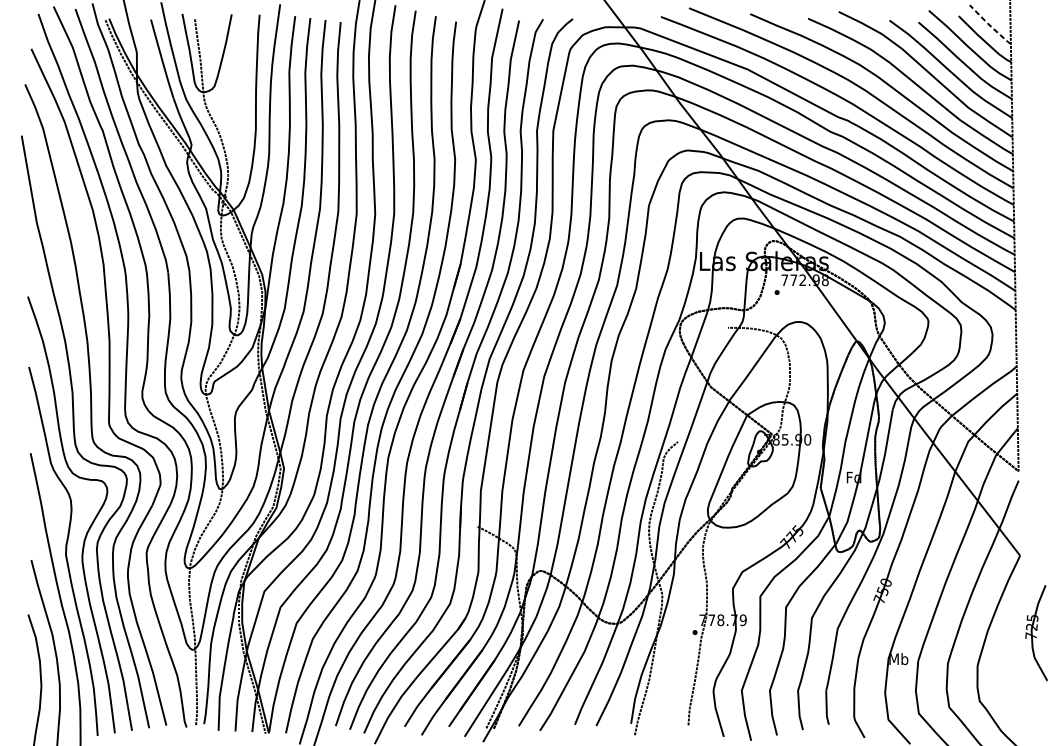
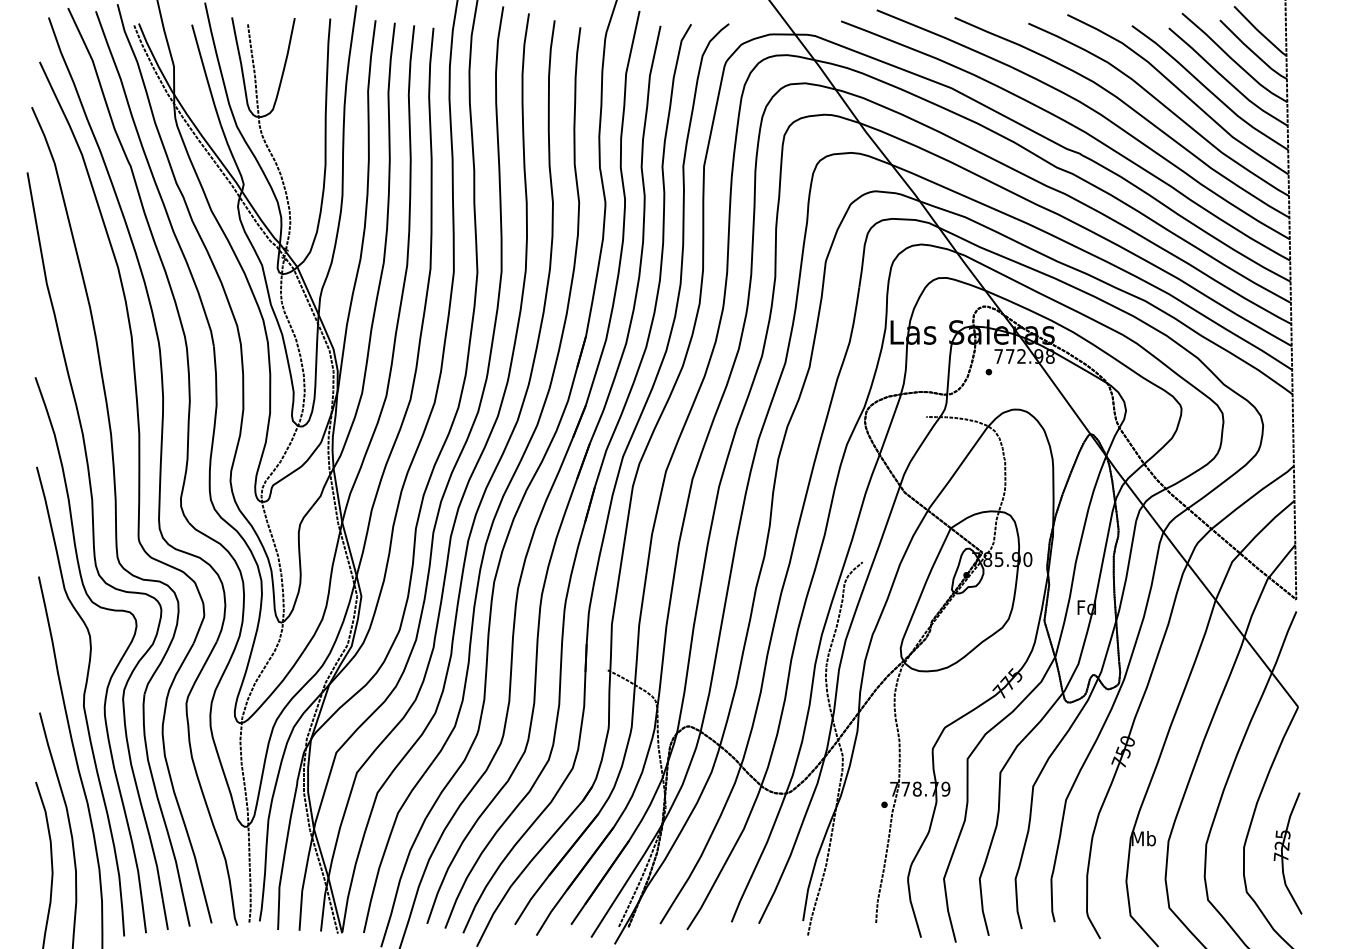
line: (989, 24) -> (1259, 31), dashed -> solid
part: (1036, 633) -> (1287, 853), moved

